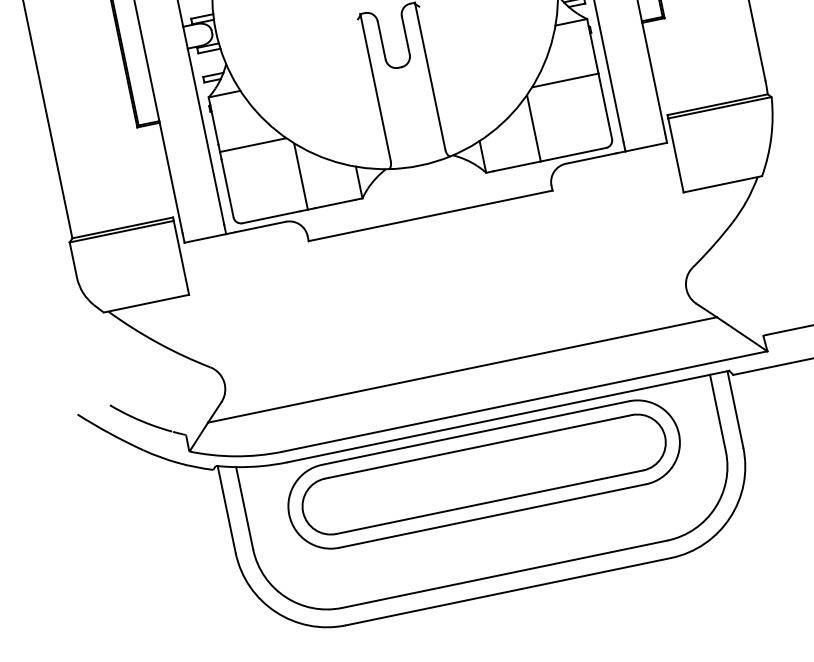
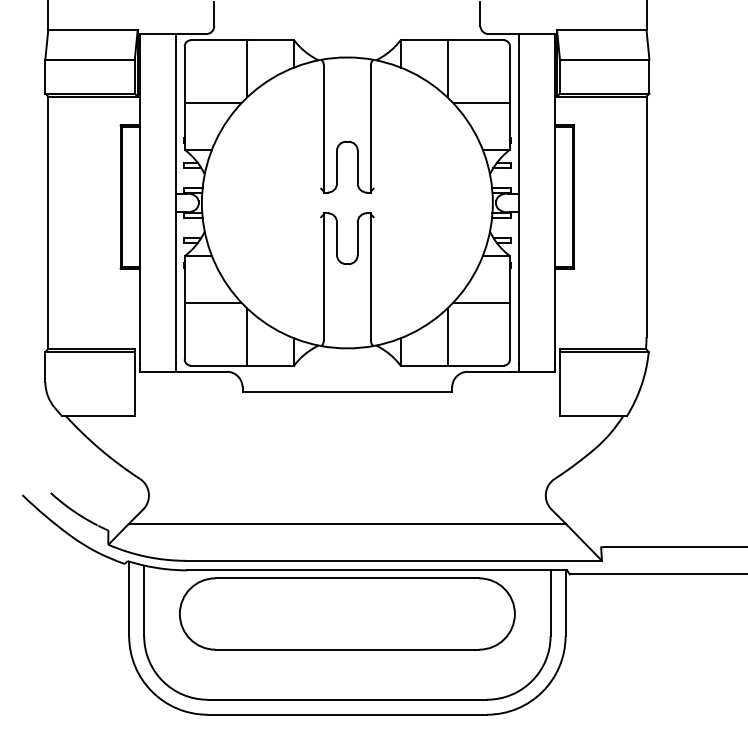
part: (483, 474) -> (346, 613), removed

